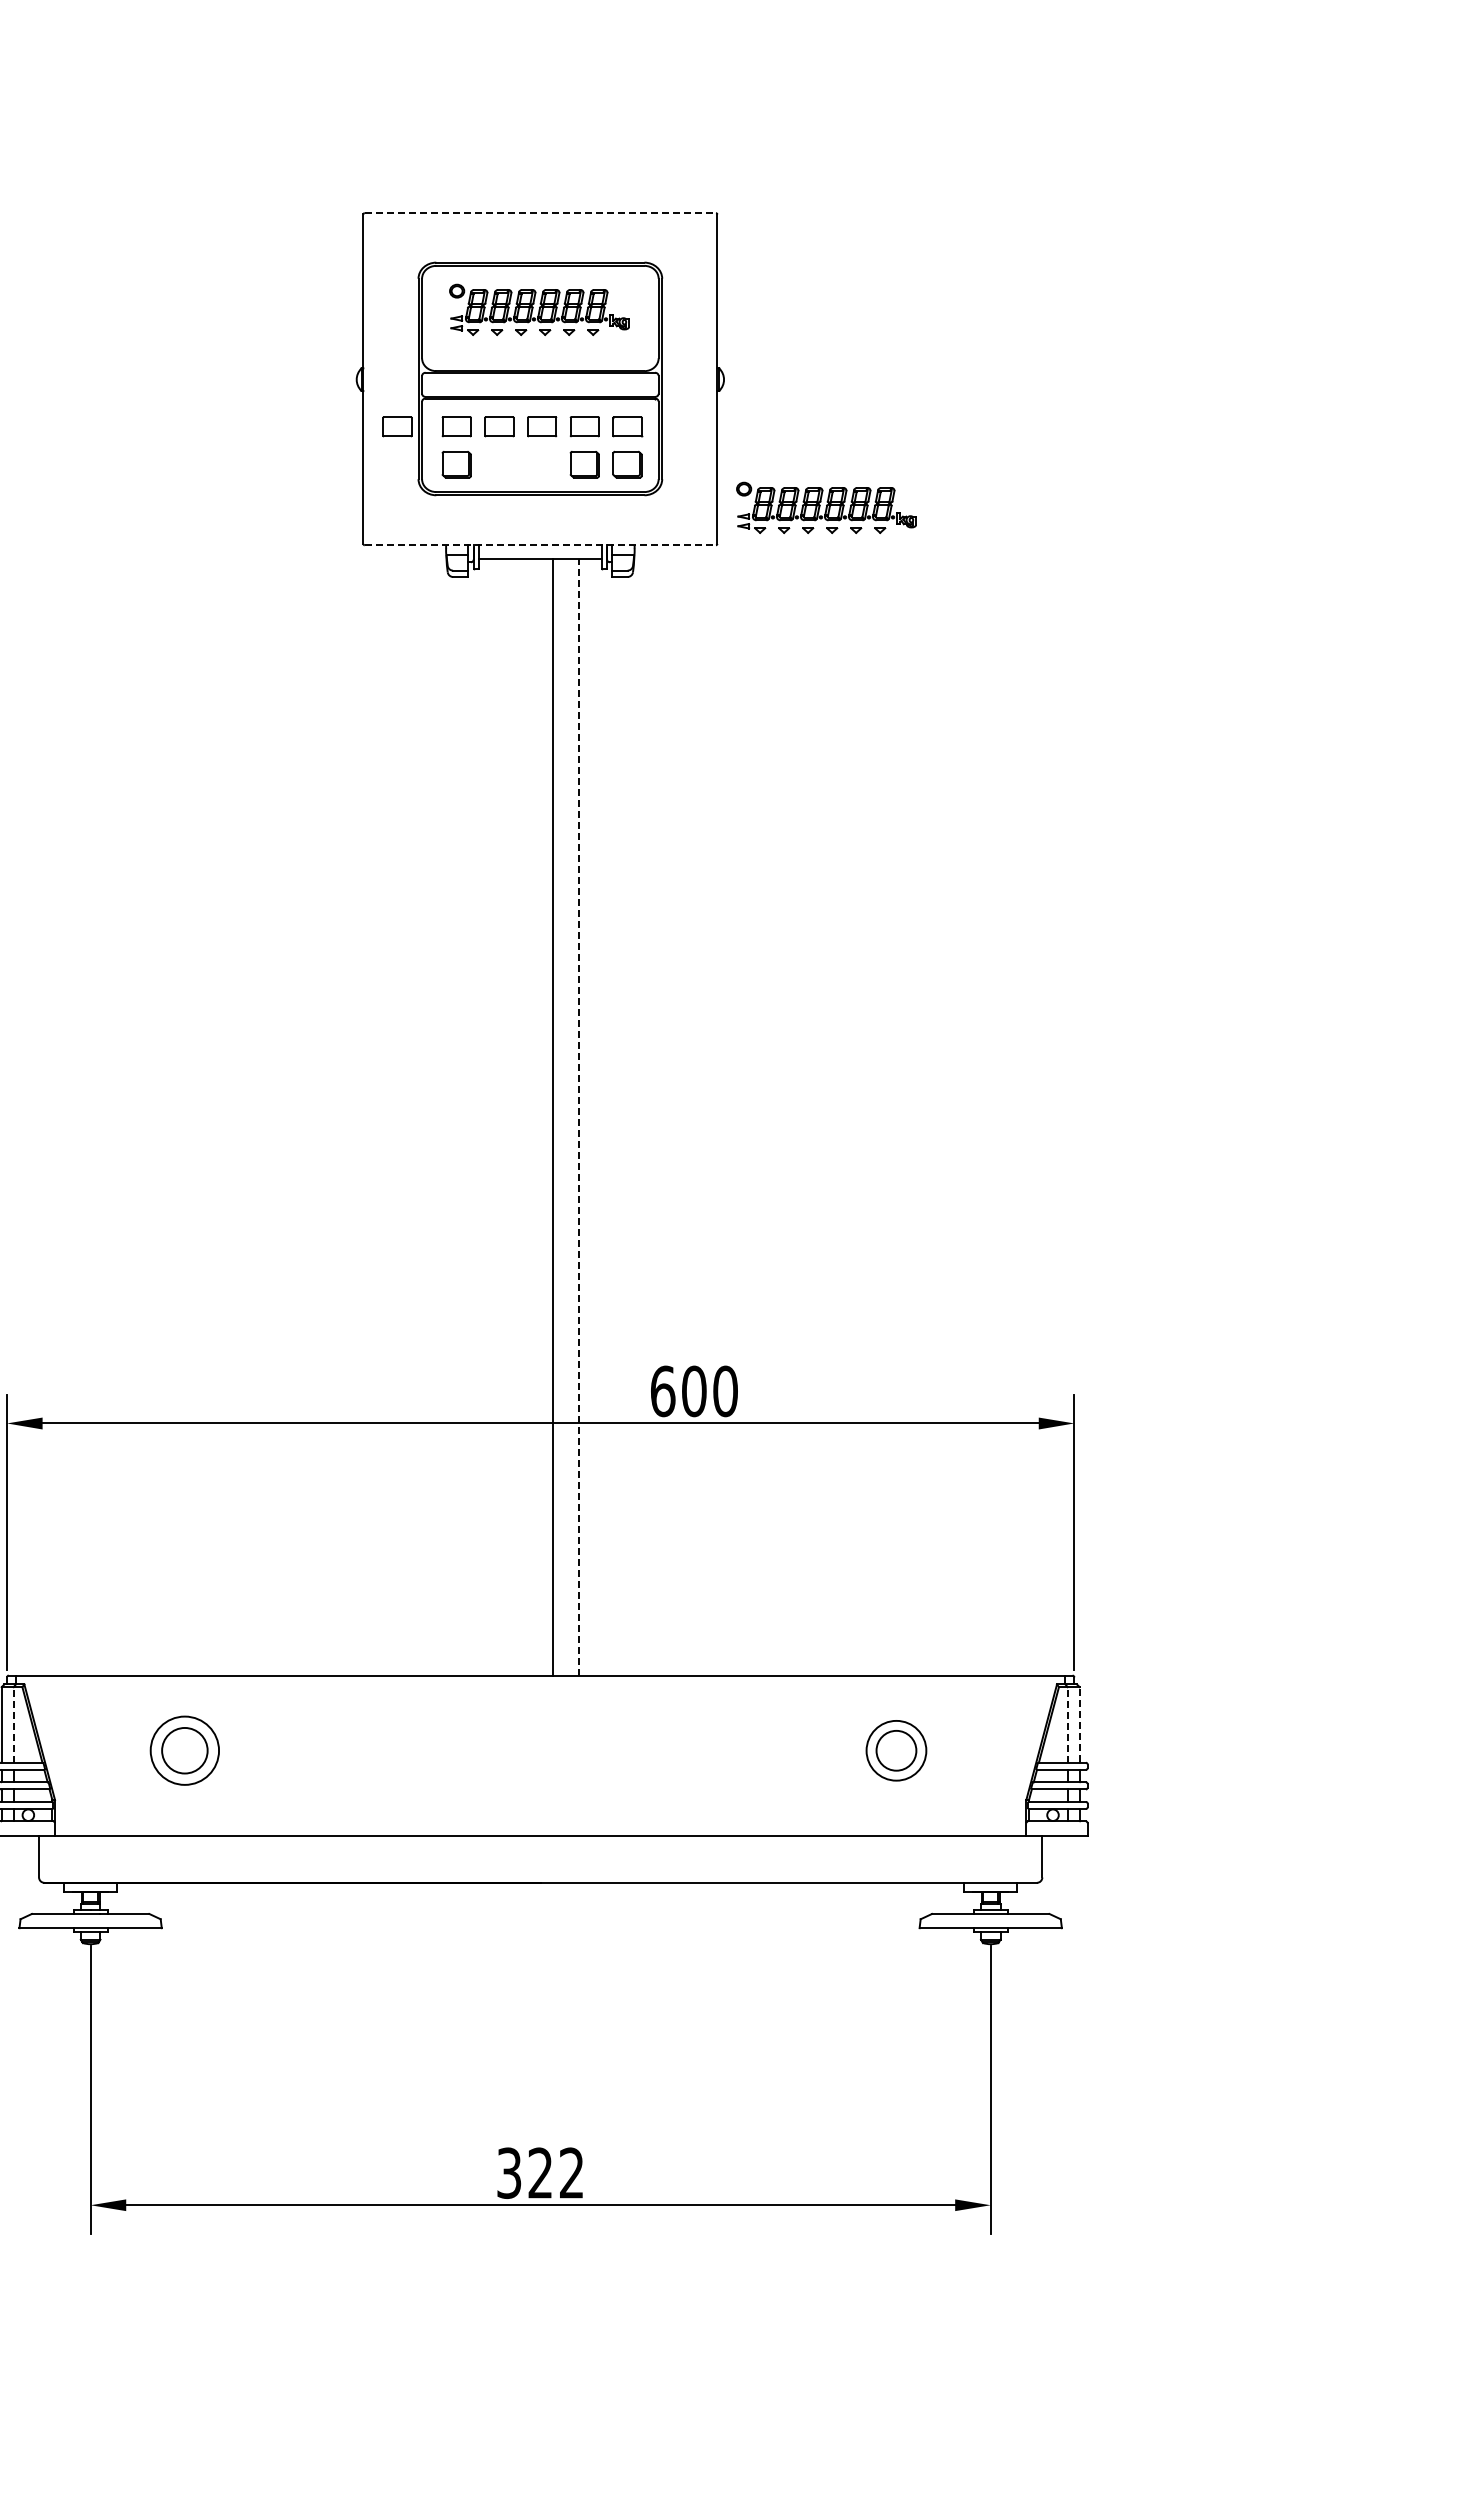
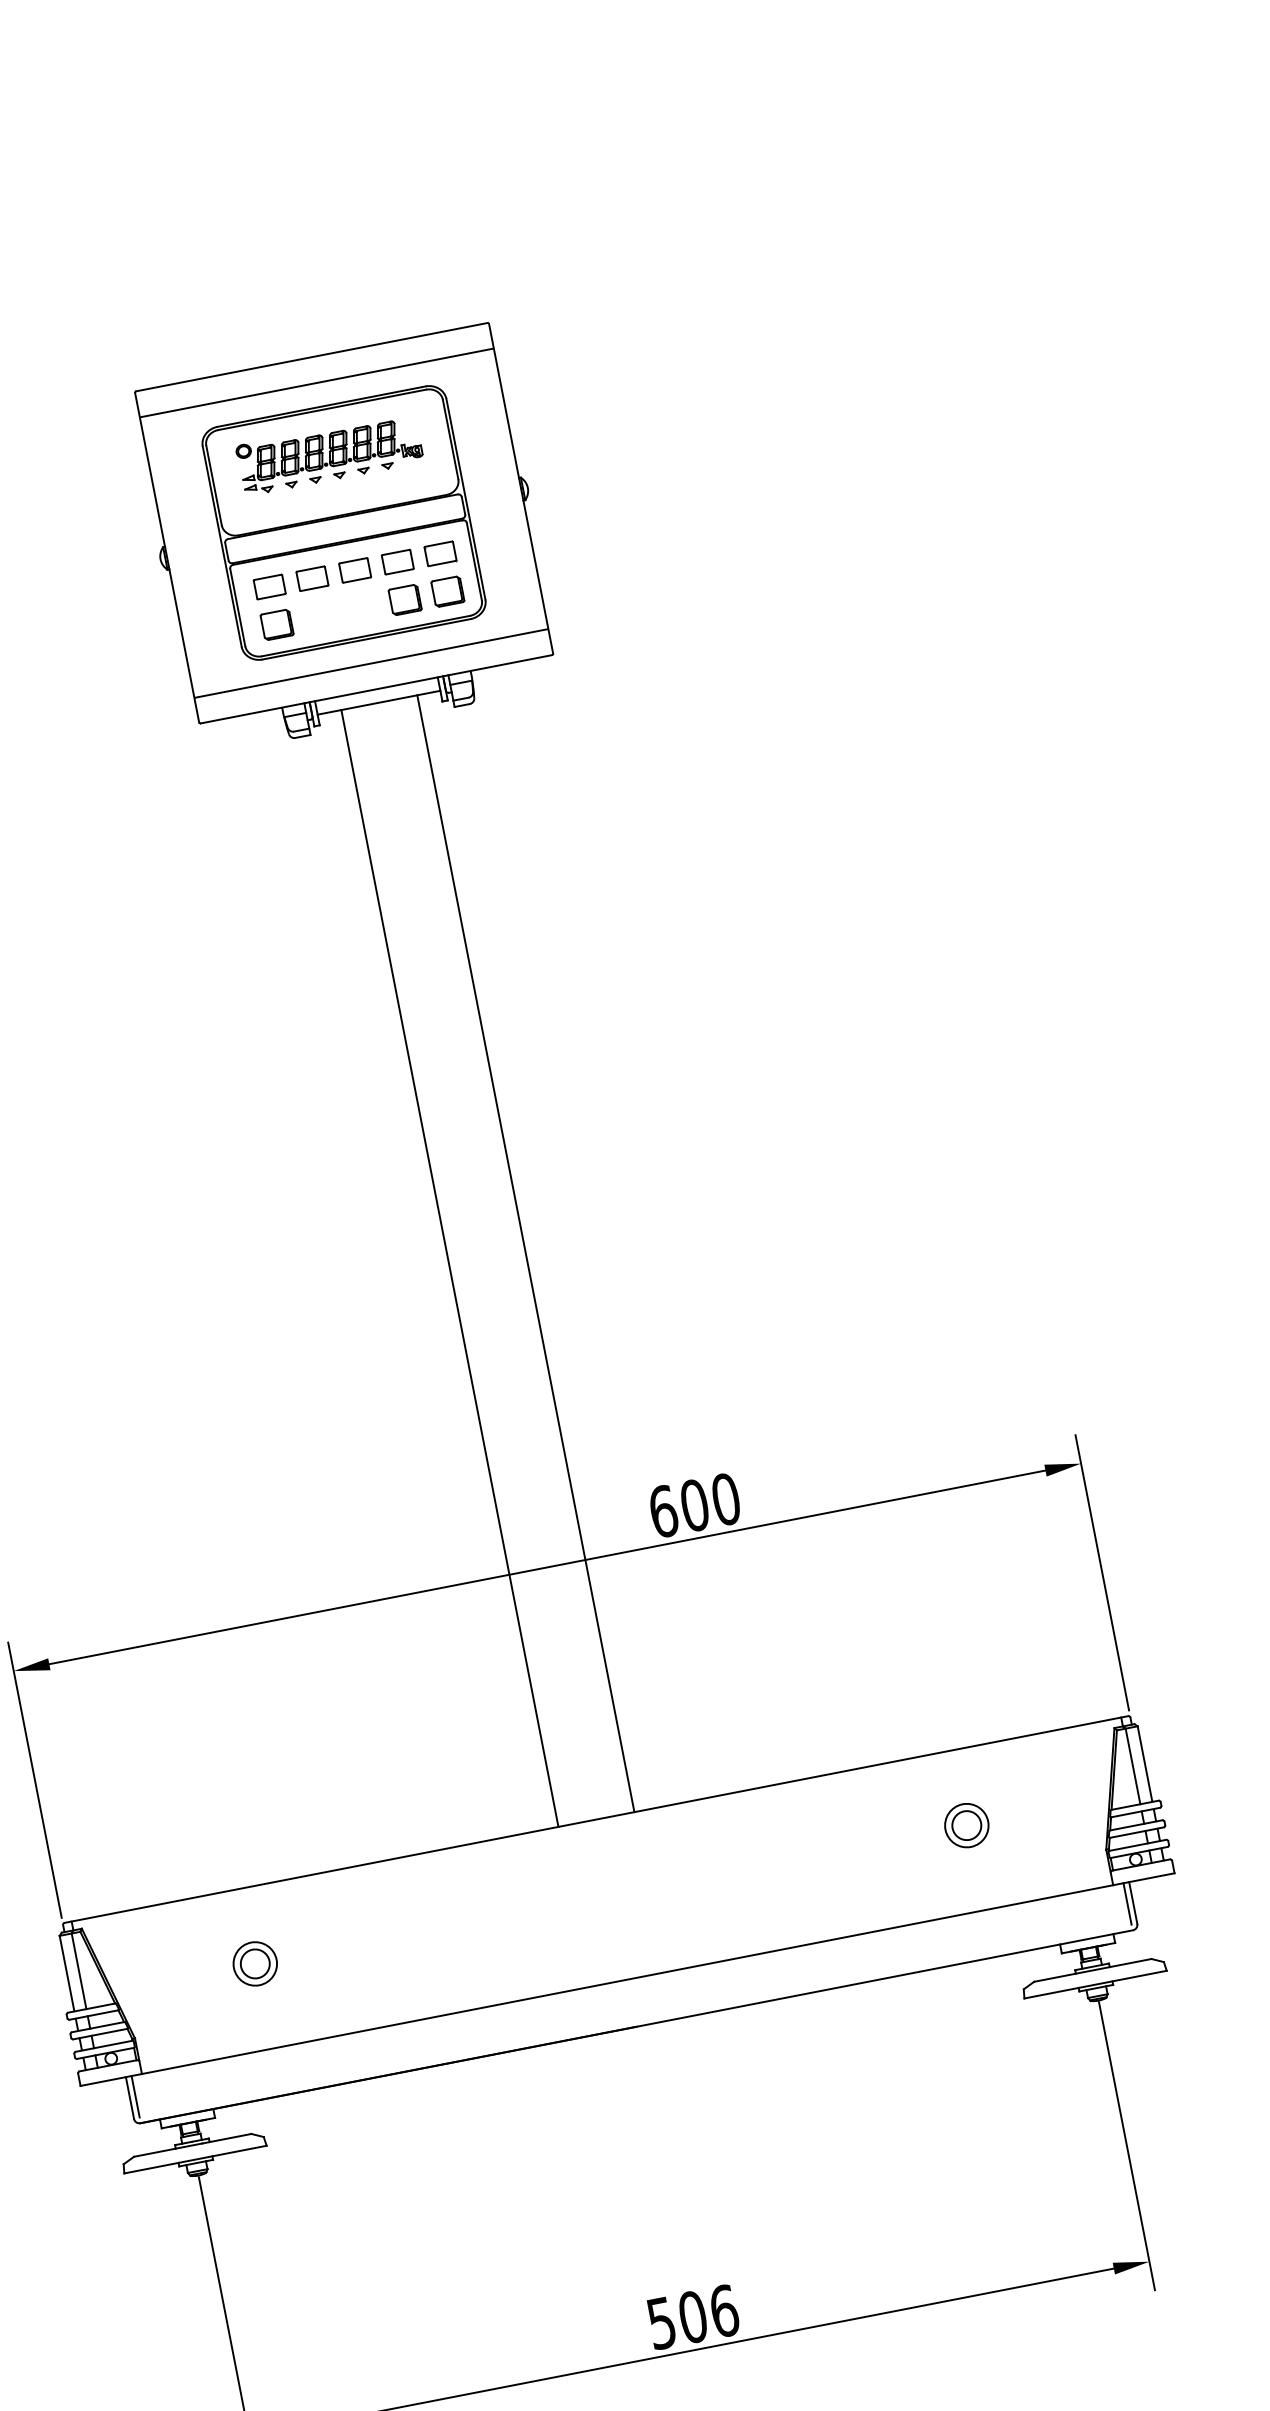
line: (540, 213) -> (312, 357), dashed -> solid
line: (539, 238) -> (315, 382), added
part: (397, 426) -> (210, 598), removed
part: (826, 507) -> (655, 595), removed
line: (539, 519) -> (370, 663), added
line: (540, 545) -> (376, 689), dashed -> solid
line: (552, 1116) -> (449, 1267), moved
line: (578, 1116) -> (525, 1253), dashed -> solid
line: (13, 1724) -> (78, 1970), dashed -> solid
line: (1067, 1724) -> (1132, 1766), dashed -> solid
line: (1079, 1724) -> (1144, 1763), dashed -> solid
part: (184, 1750) -> (254, 1963), size x0.62
part: (896, 1750) -> (966, 1825), size x0.71
line: (44, 1856) -> (135, 2096), added
line: (1036, 1856) -> (1127, 1904), added
text: (541, 2172) -> (693, 2316), 322 -> 506

